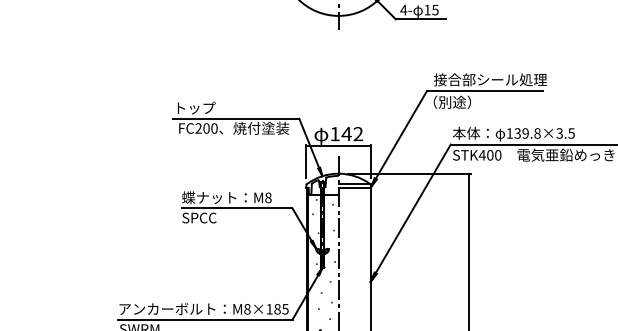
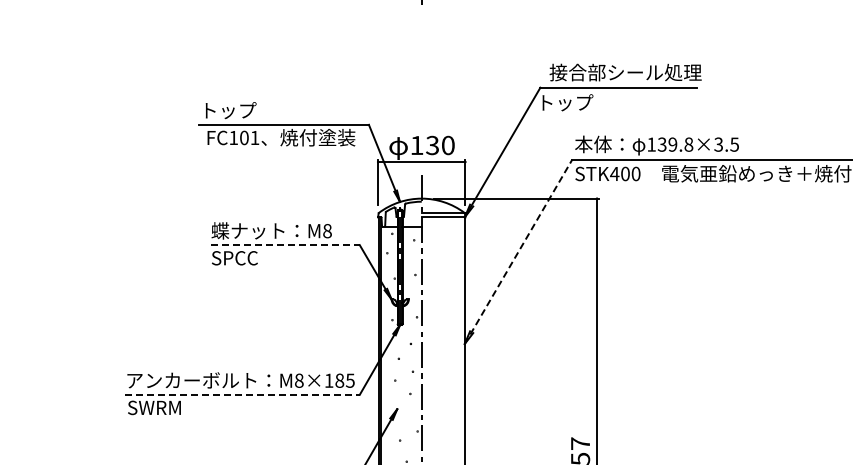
text: (449, 102) -> (570, 102), （別途） -> トップ
text: (206, 128) -> (244, 137), FC200 -> FC101
text: (351, 134) -> (439, 145), 142 -> 130
line: (237, 208) -> (285, 245), solid -> dashed
line: (410, 213) -> (518, 251), solid -> dashed
line: (205, 319) -> (242, 394), solid -> dashed

